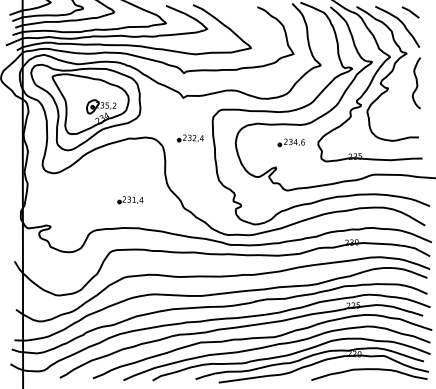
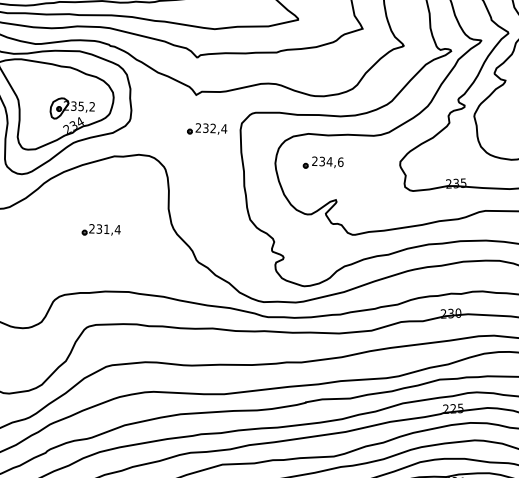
part: (190, 138) -> (207, 129), moved
part: (290, 142) -> (321, 162), moved
part: (130, 200) -> (101, 230), moved

